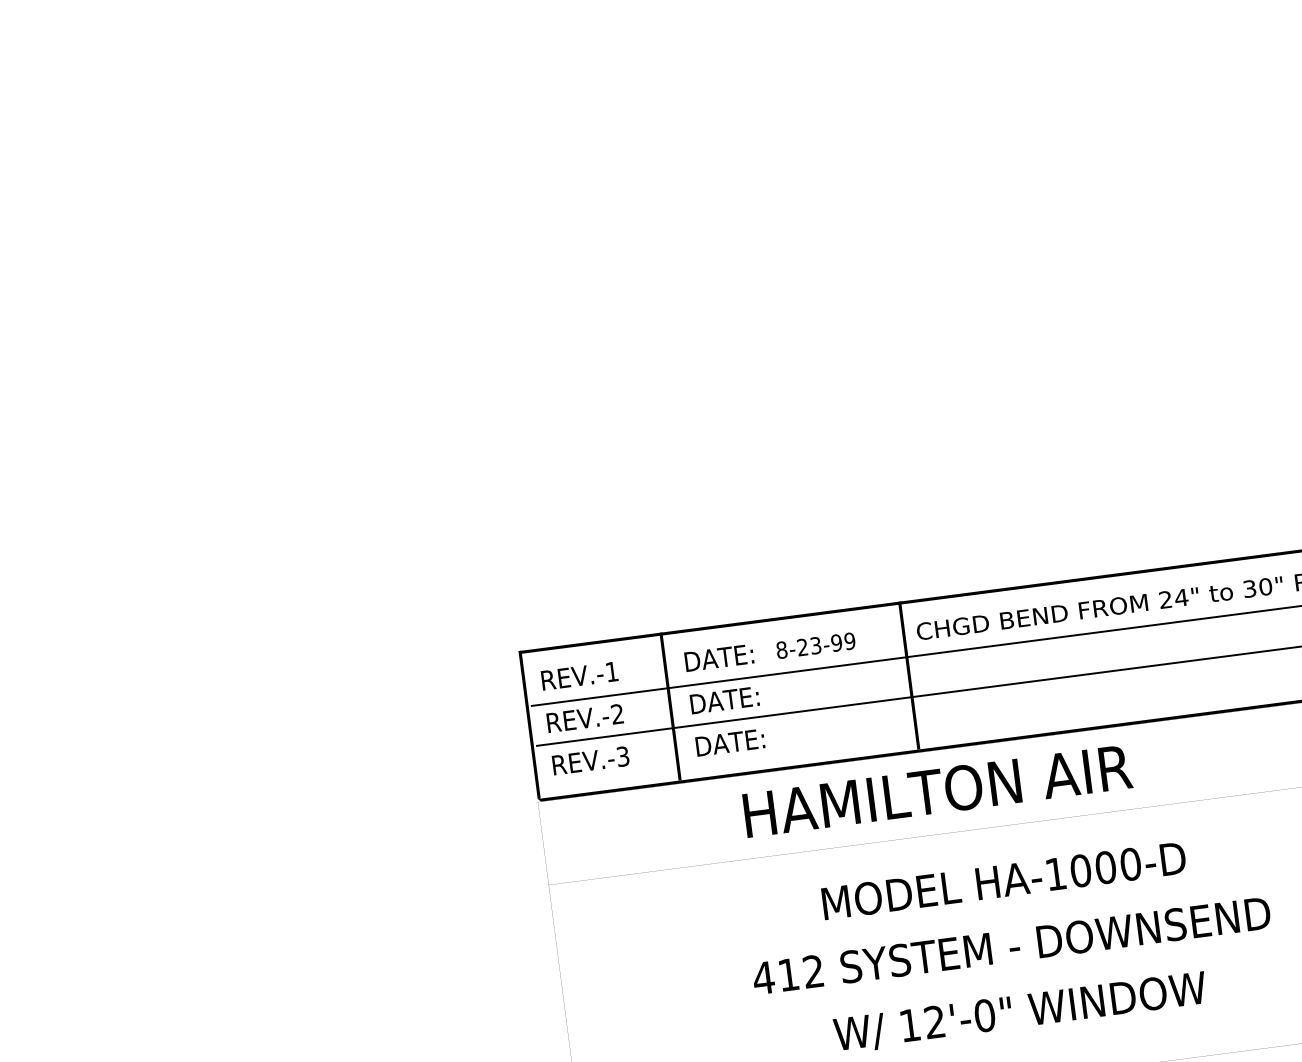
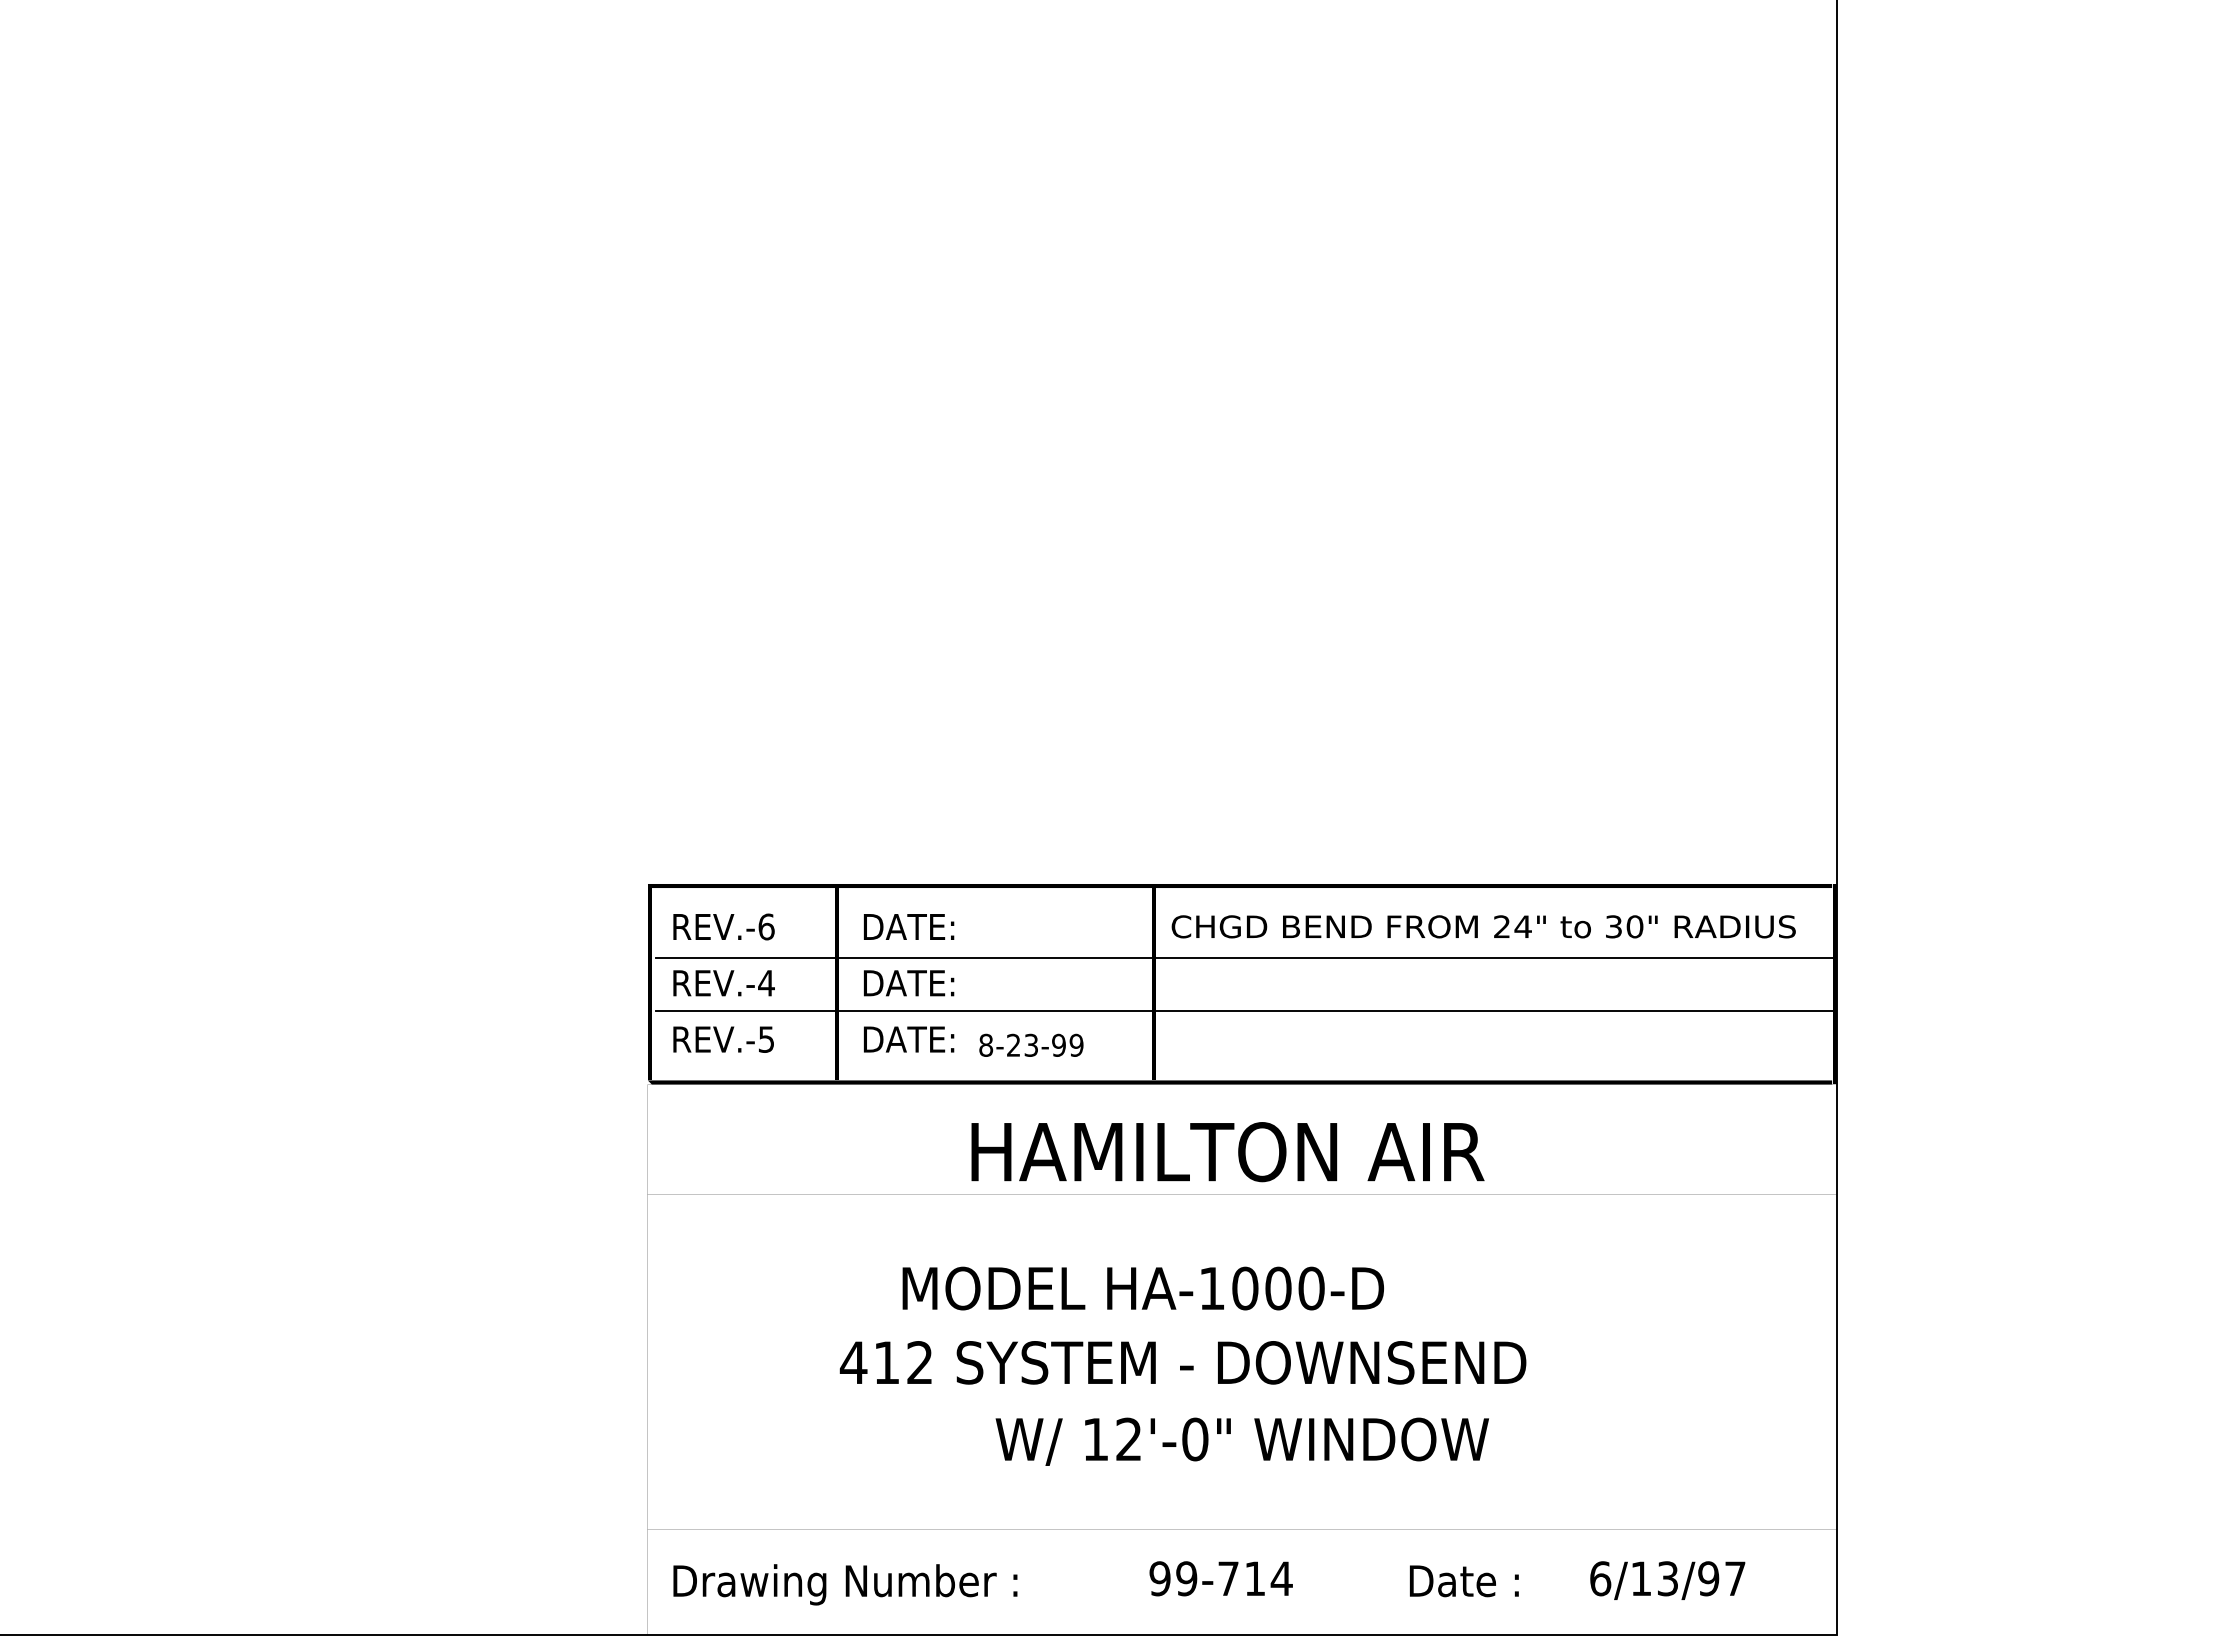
text: (815, 645) -> (1031, 1044), moved
text: (611, 671) -> (766, 926), REV.-1 -> REV.-6
text: (617, 713) -> (766, 982), REV.-2 -> REV.-4
text: (623, 756) -> (766, 1039), REV.-3 -> REV.-5
text: (937, 791) -> (1227, 1152), moved
text: (1003, 880) -> (1142, 1288), moved
text: (1011, 945) -> (1182, 1362), moved

